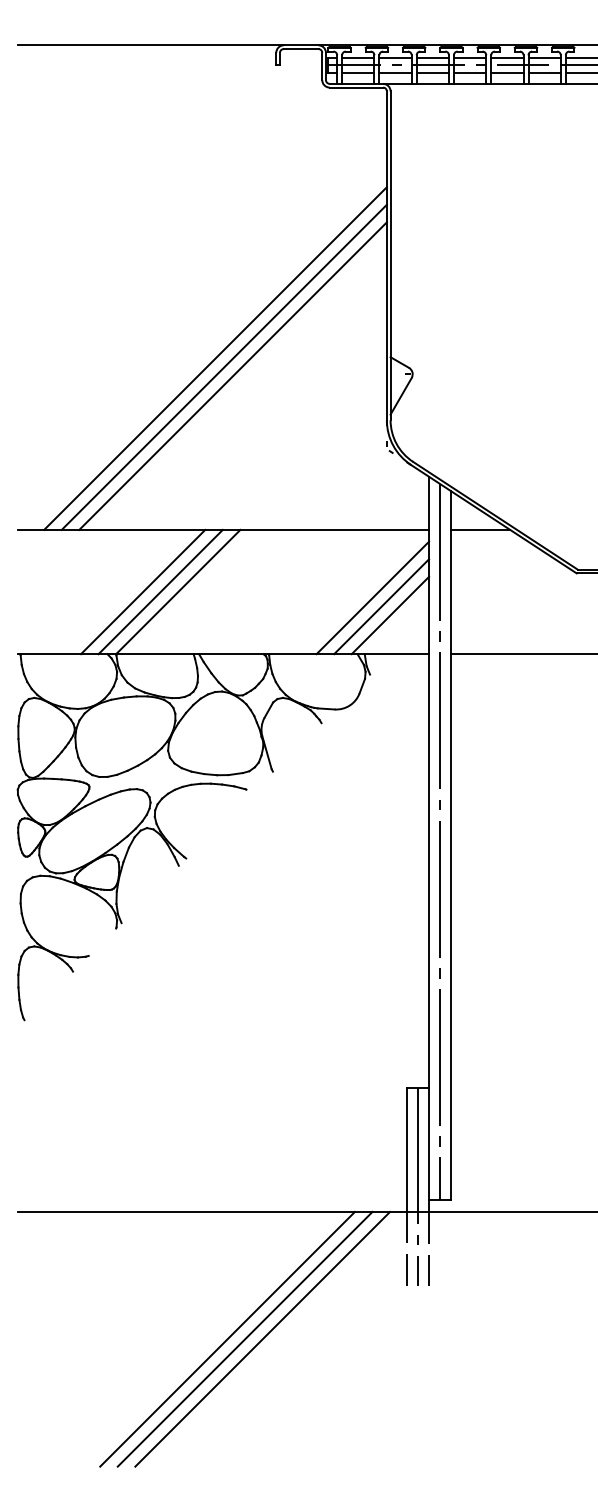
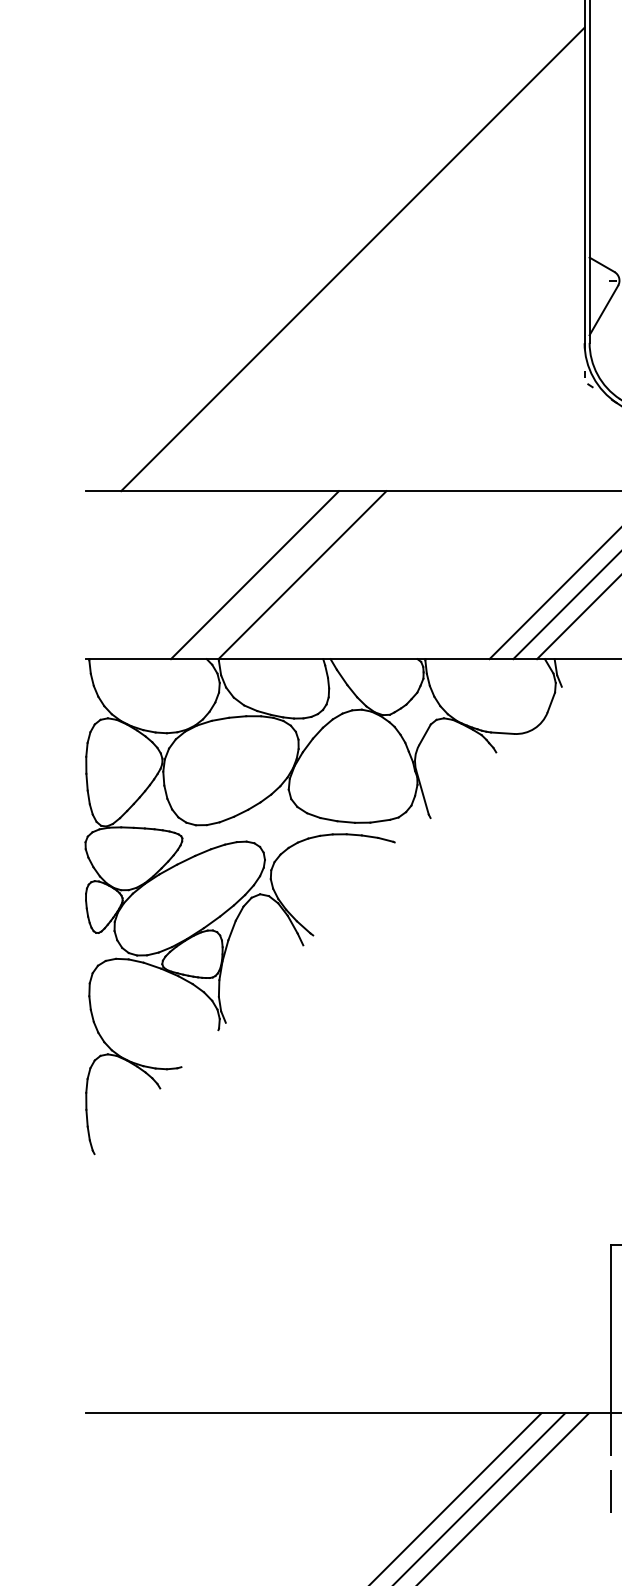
line: (223, 366) -> (363, 270), removed
line: (232, 375) -> (375, 282), removed
line: (160, 591) -> (278, 574), removed

